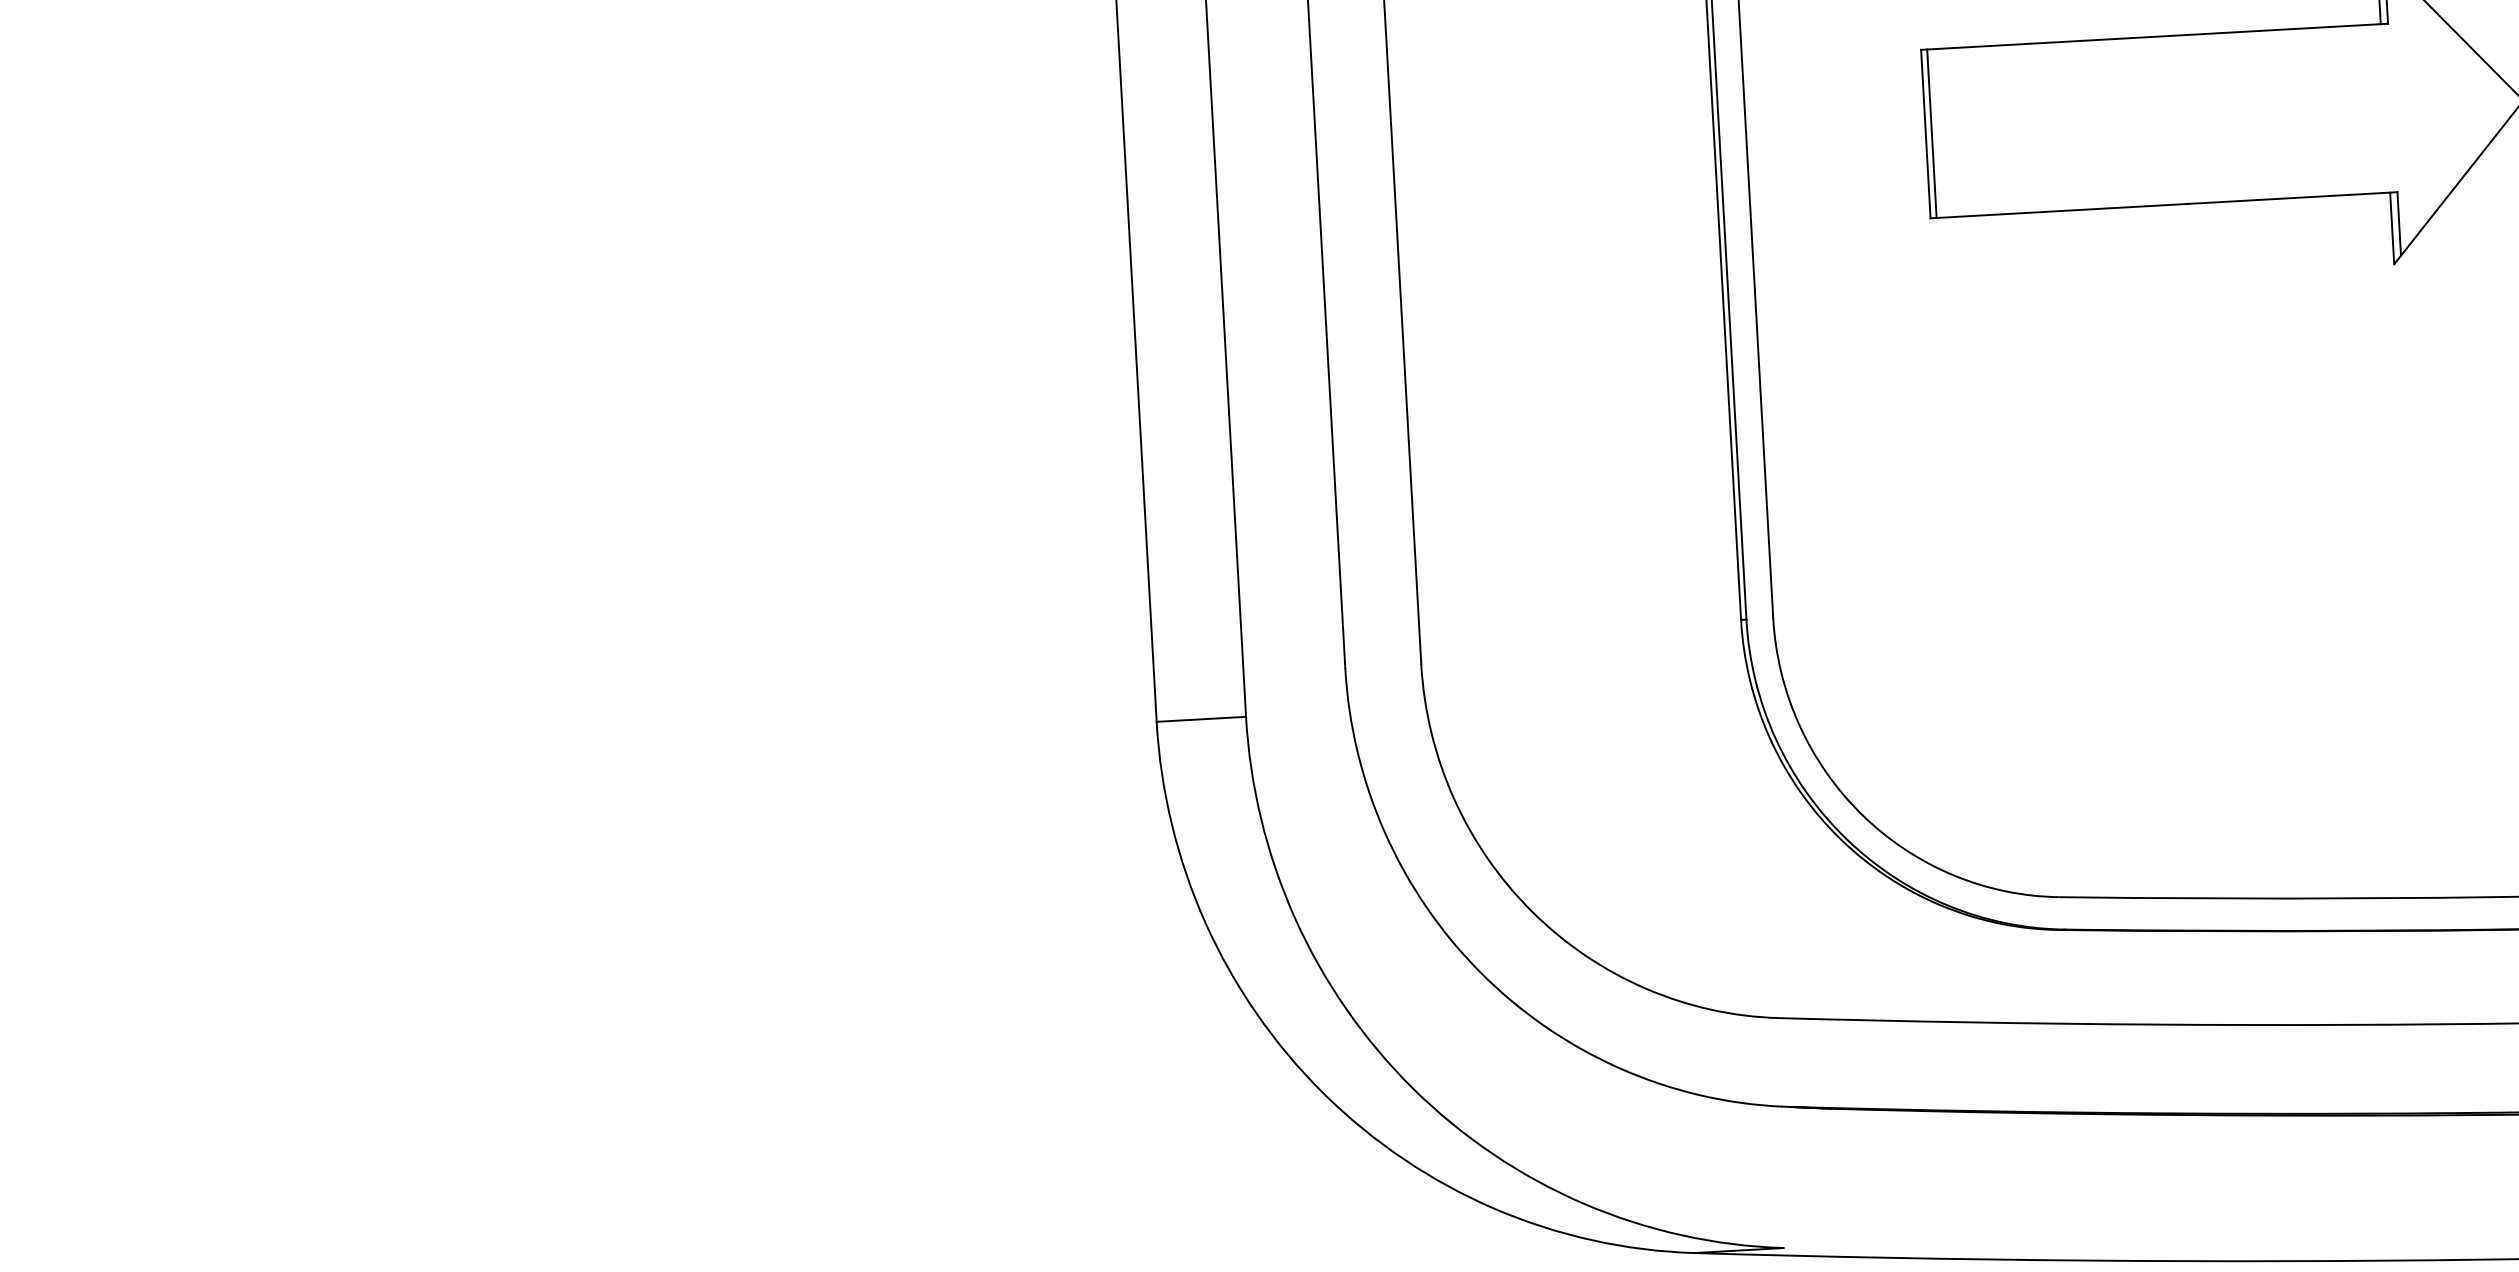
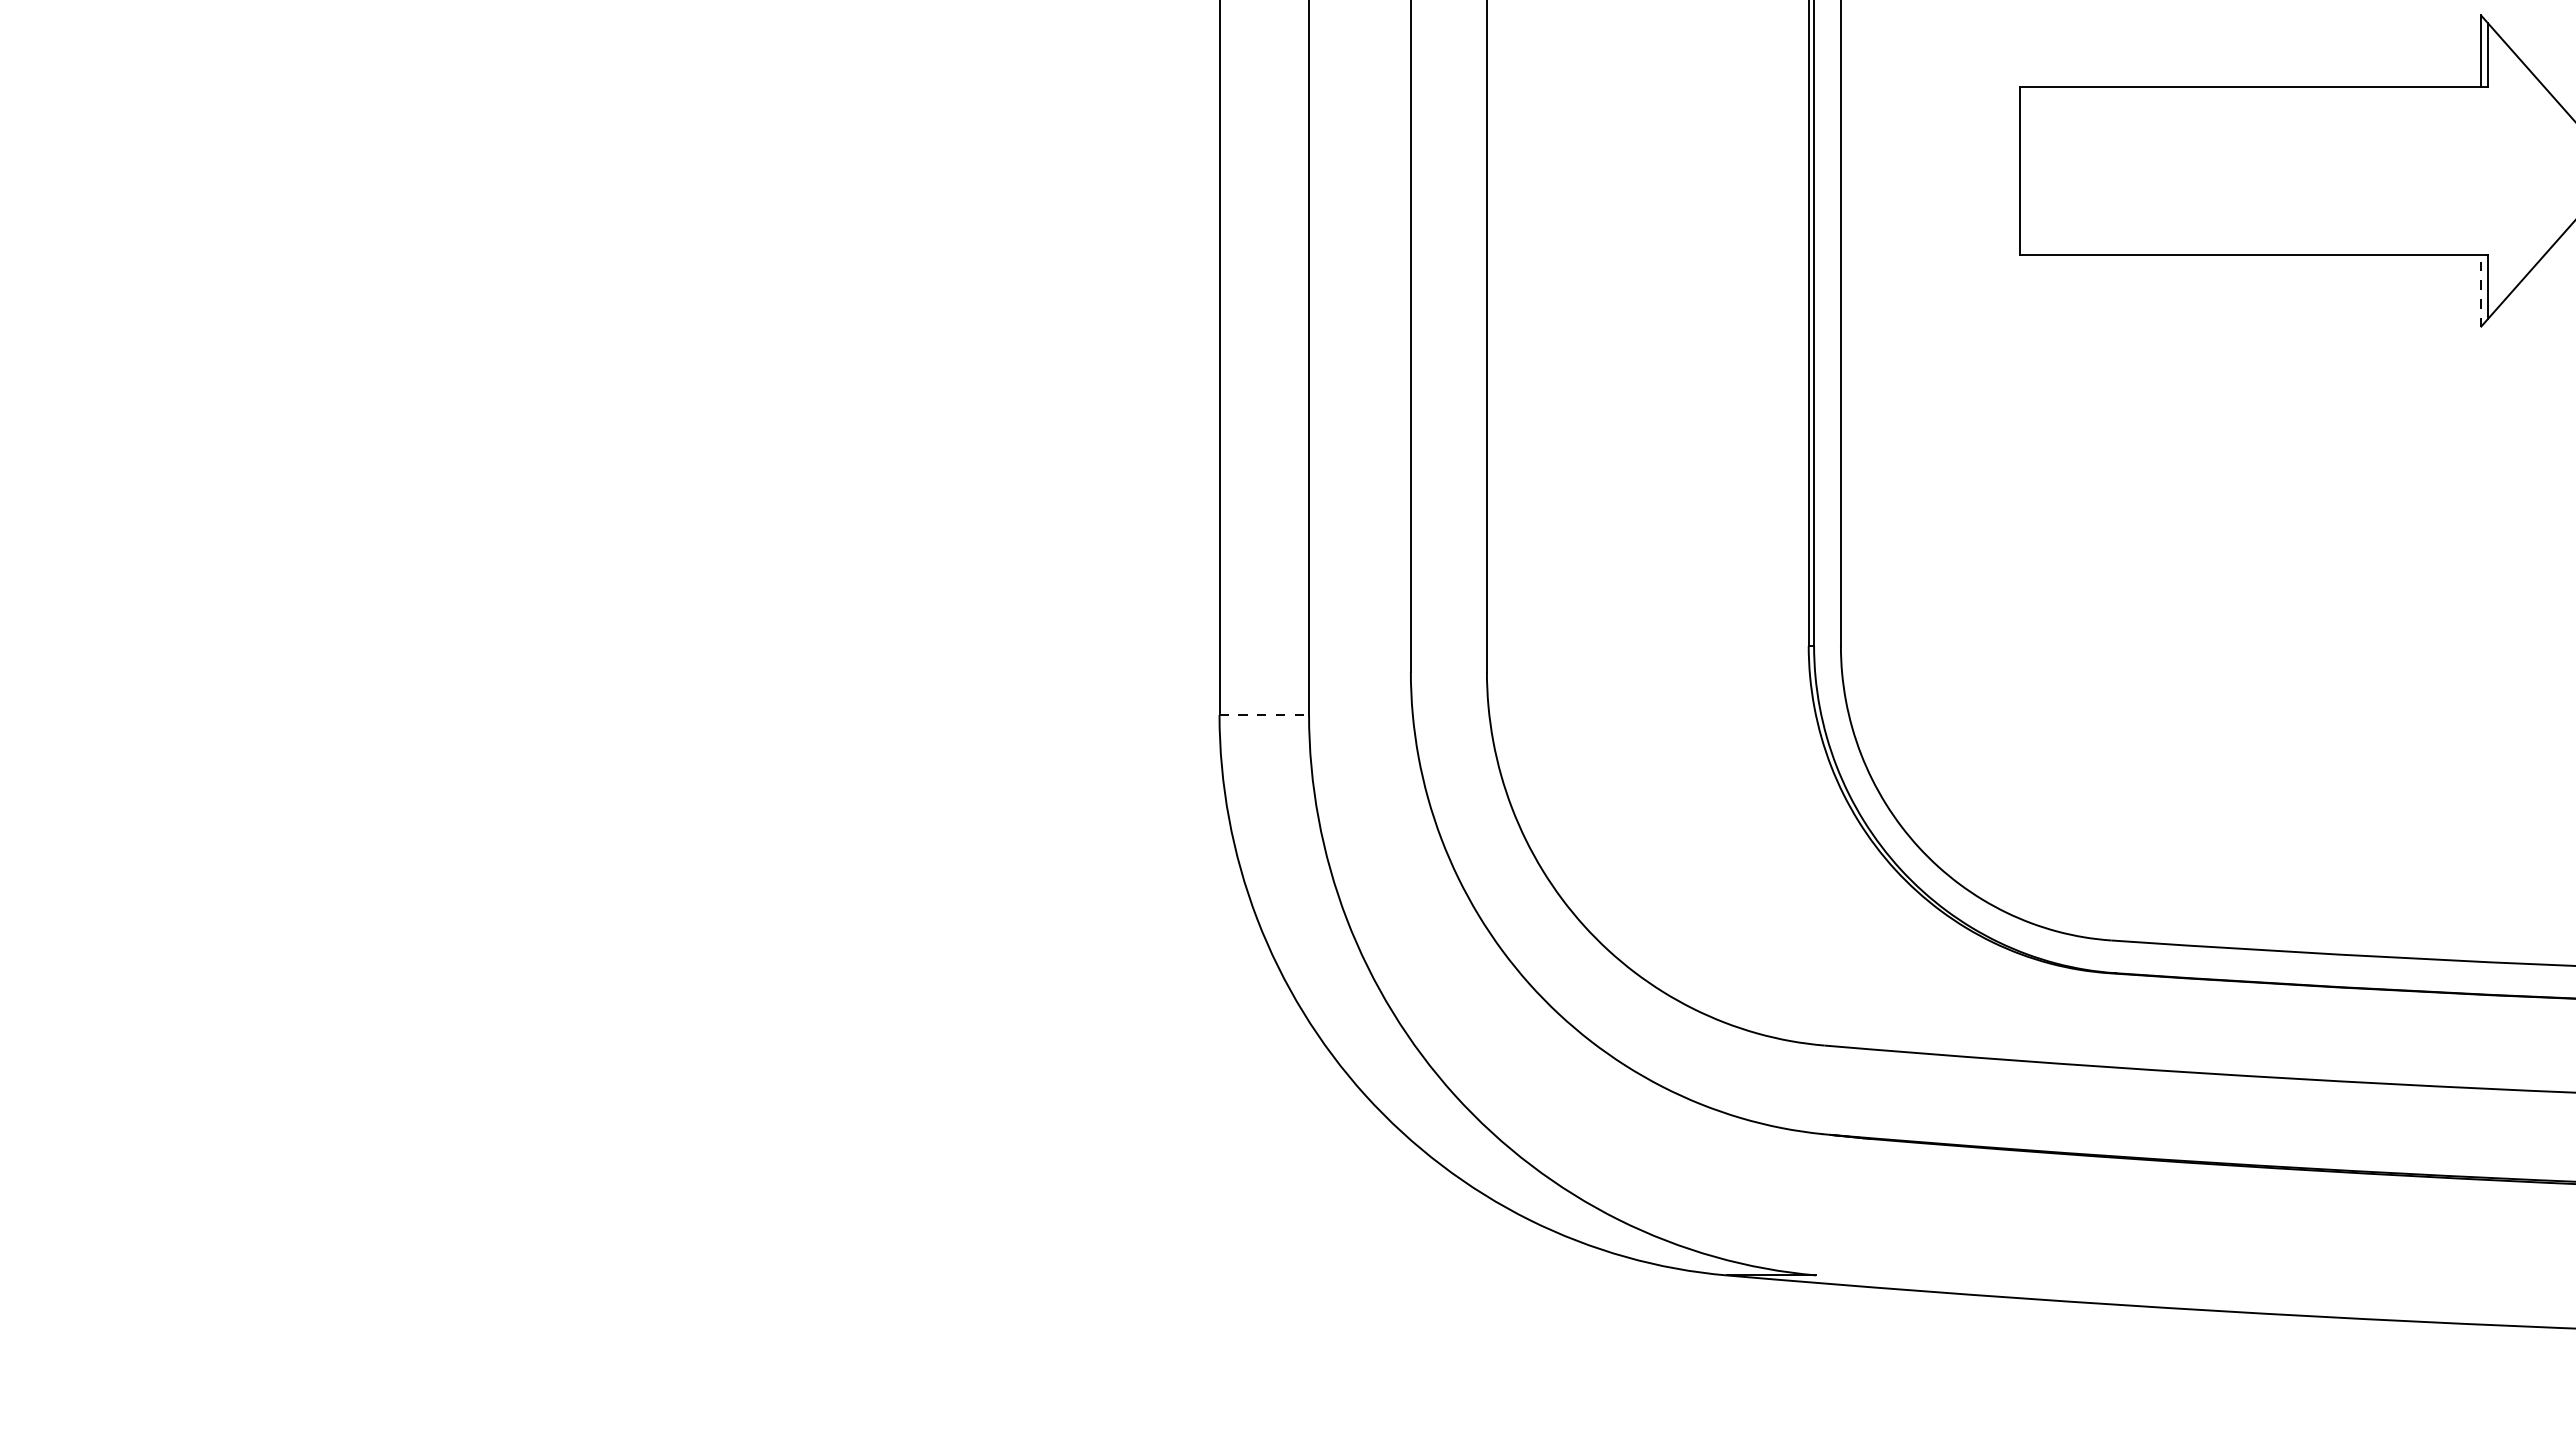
line: (1931, 133) -> (2026, 170), removed
line: (2392, 228) -> (2480, 291), solid -> dashed
line: (1201, 719) -> (1264, 715), solid -> dashed

